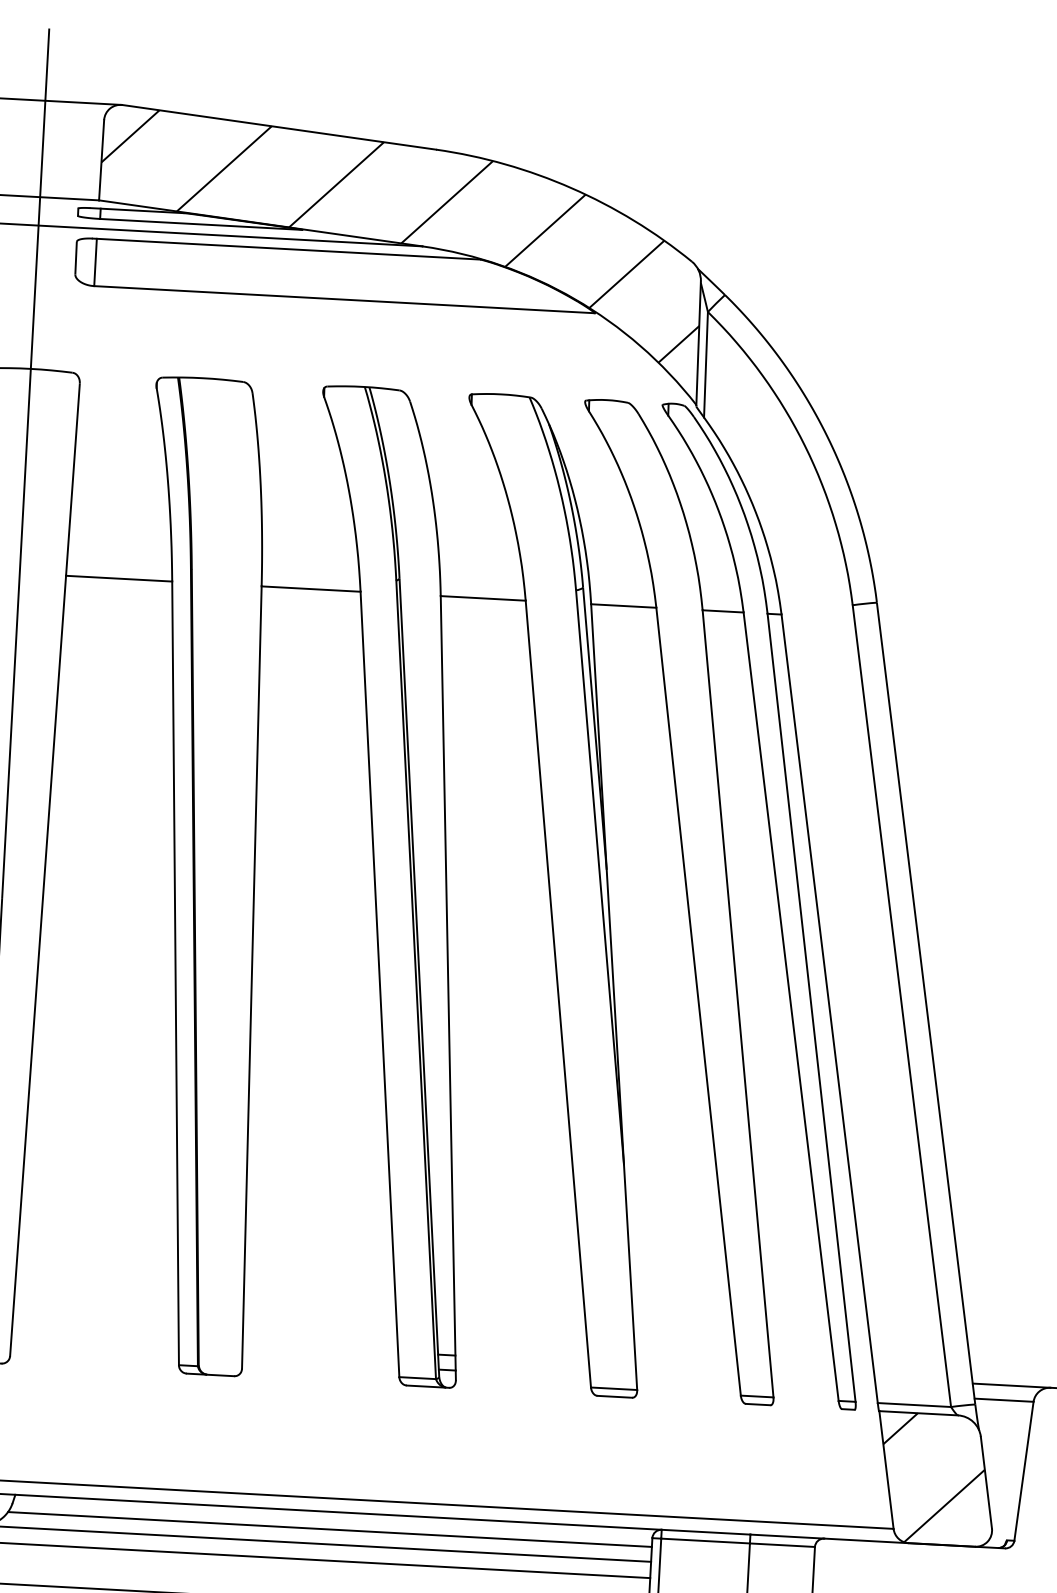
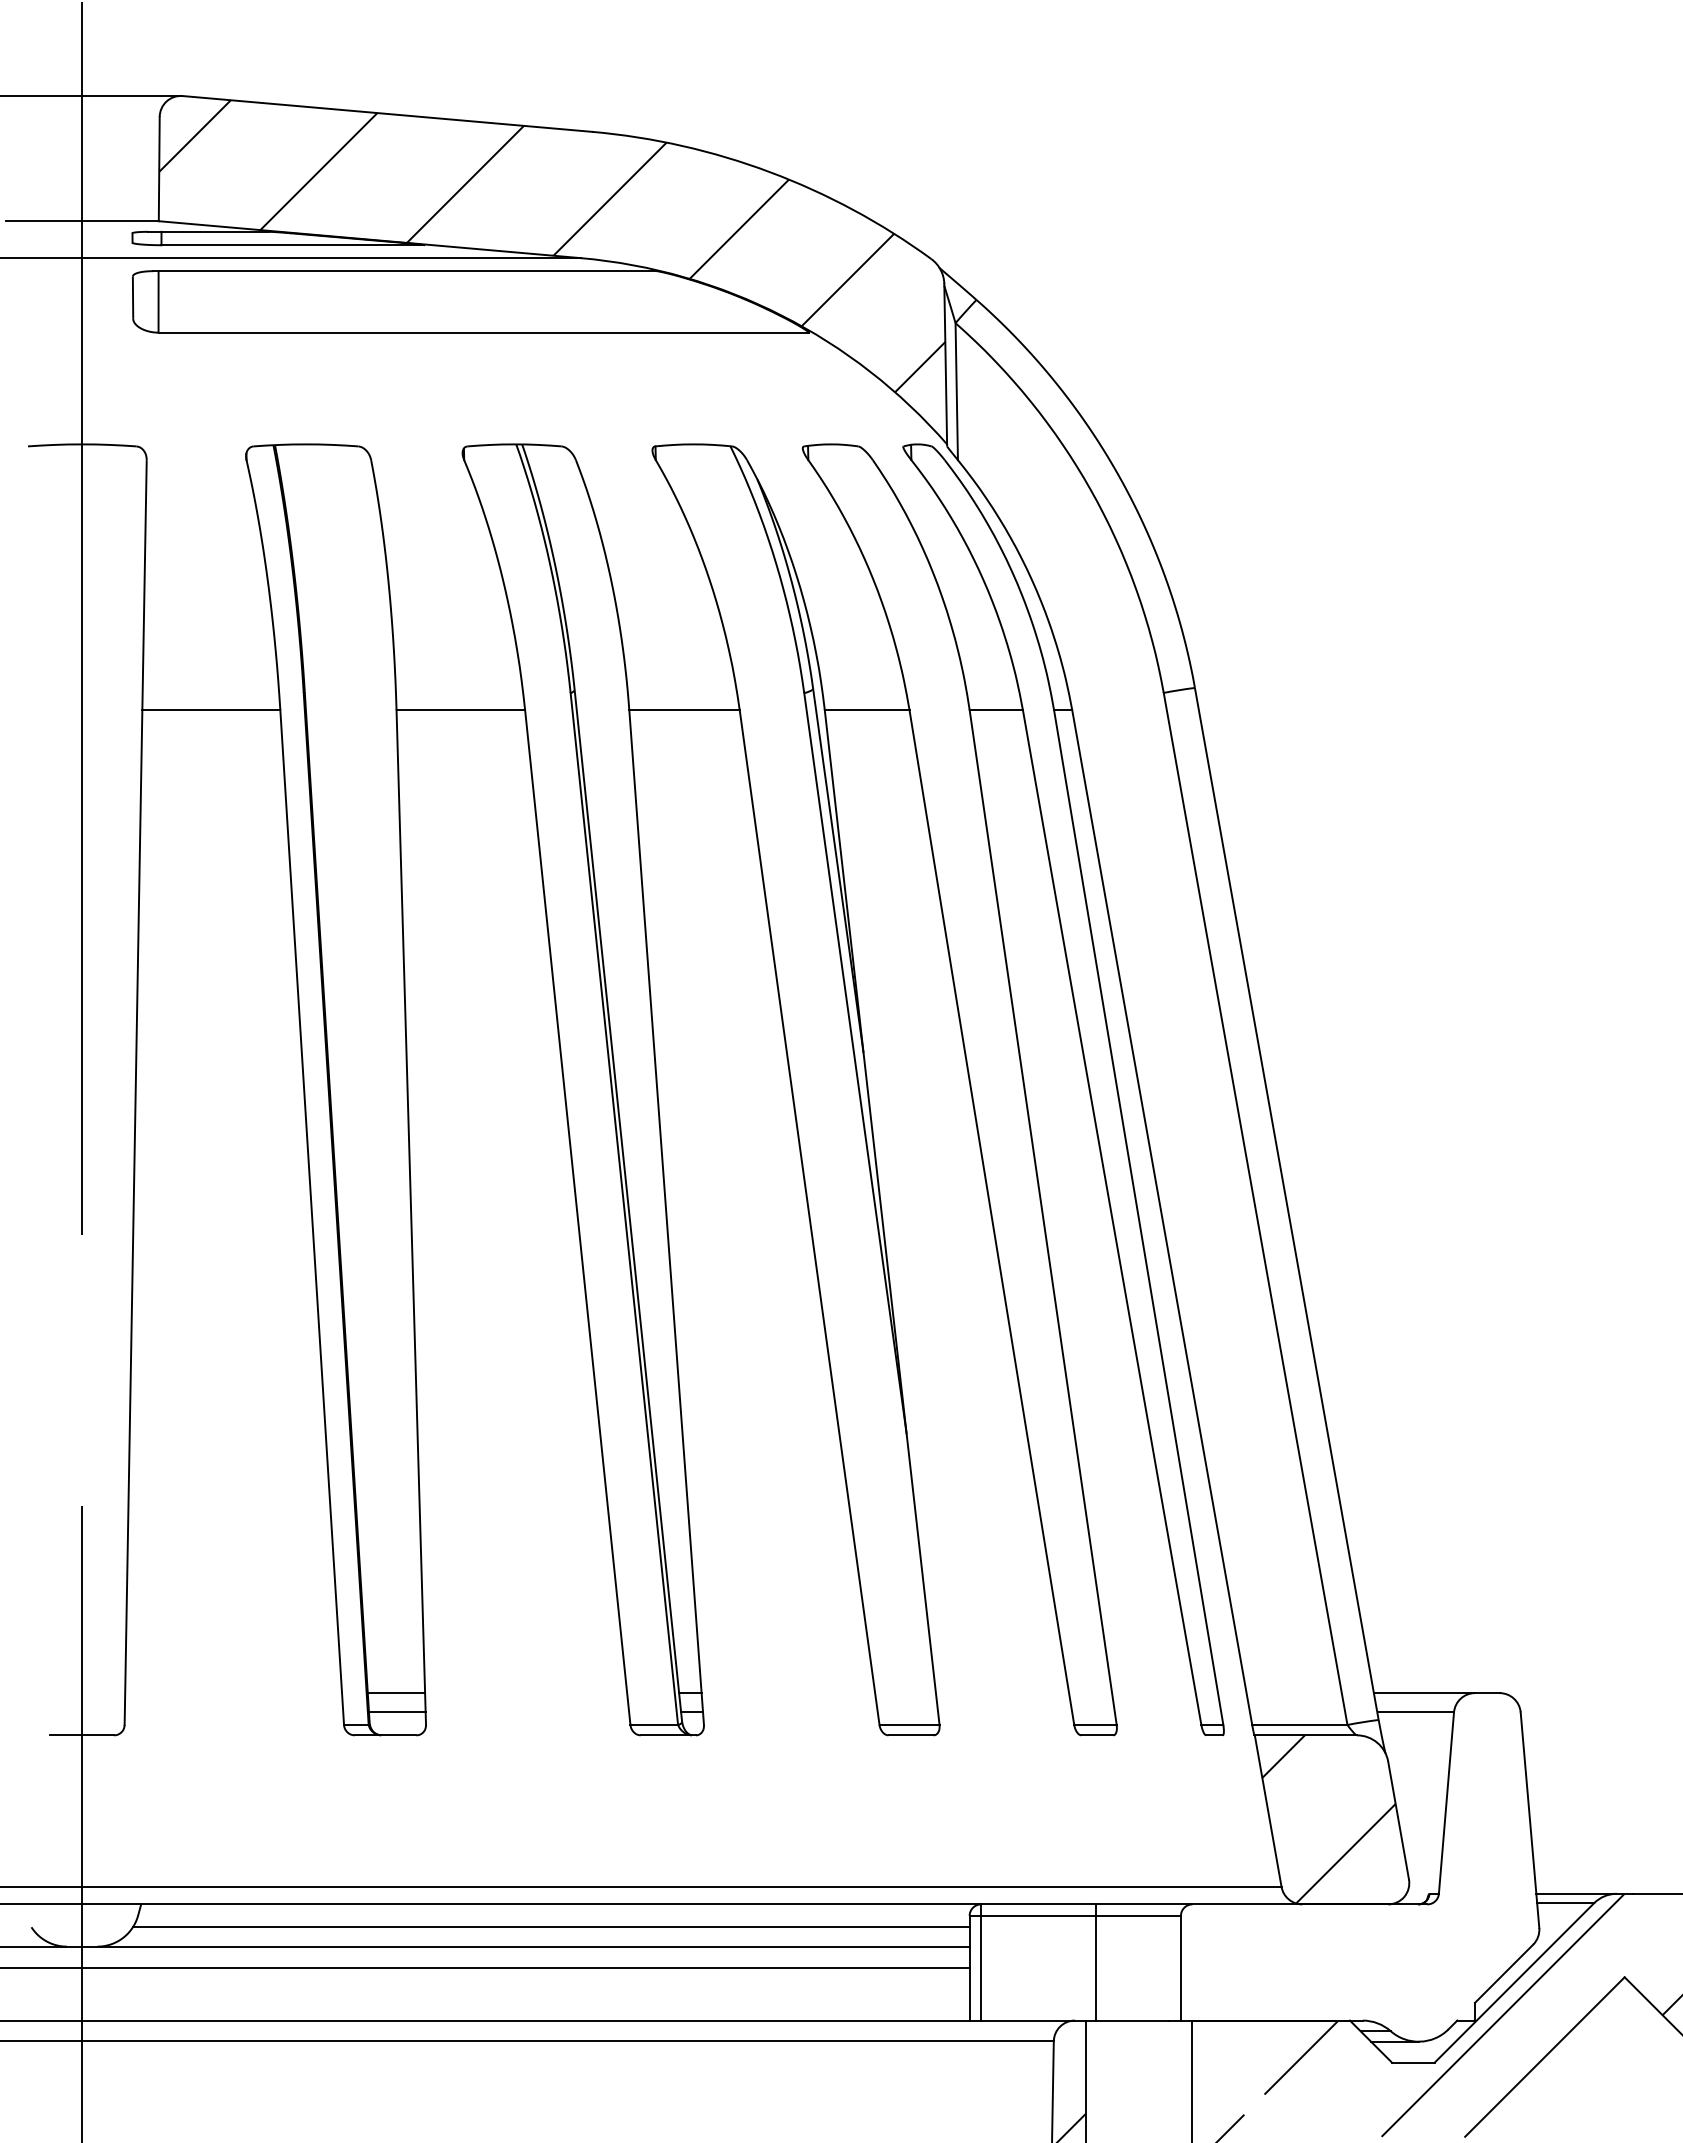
line: (220, 1343) -> (396, 1693), added
line: (220, 1357) -> (397, 1712), added

